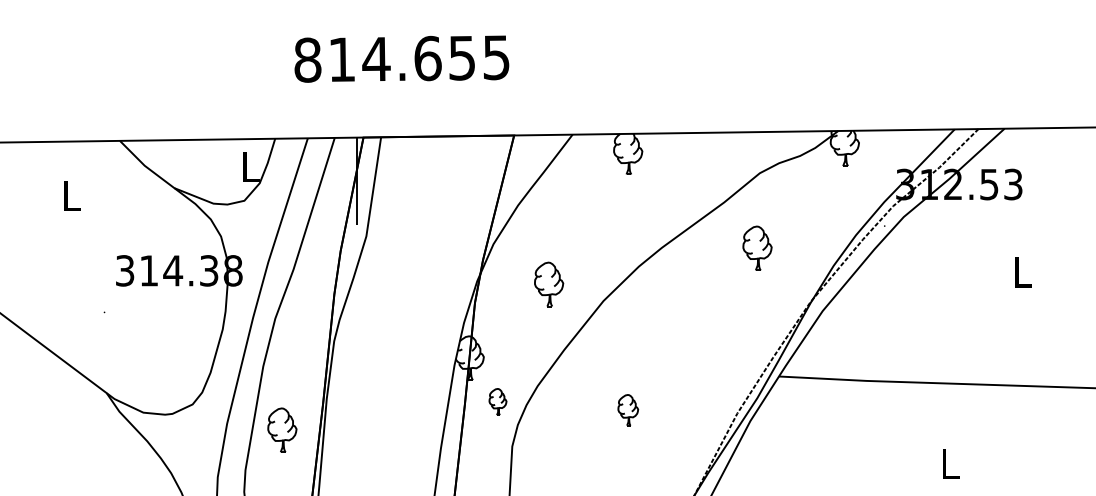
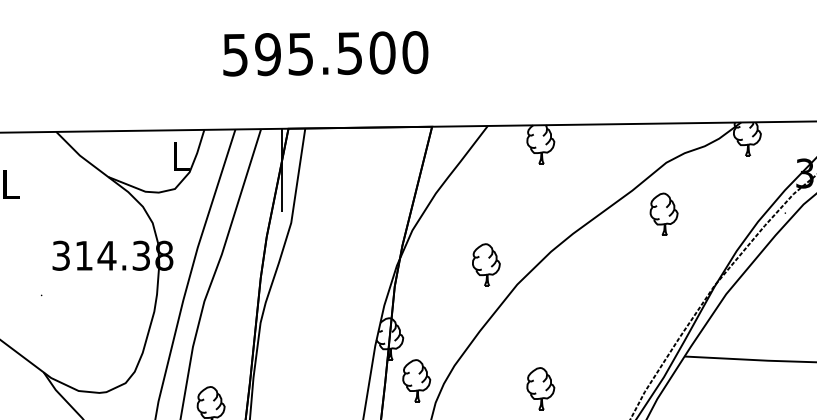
text: (402, 58) -> (325, 53), 814.655 -> 595.500
part: (757, 247) -> (664, 213), moved
part: (549, 284) -> (486, 265), moved
part: (497, 401) -> (416, 380), size x1.67
part: (628, 409) -> (541, 387), size x1.43

